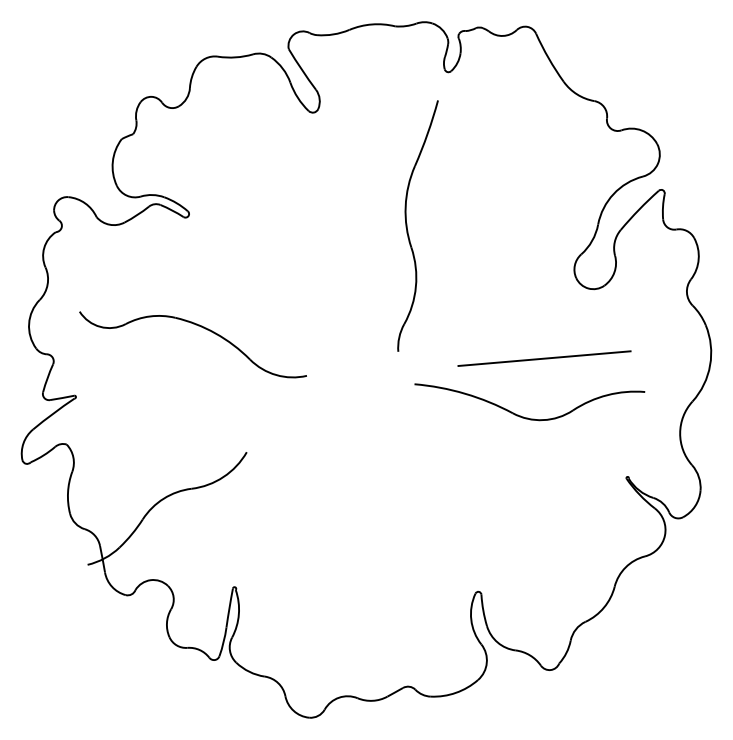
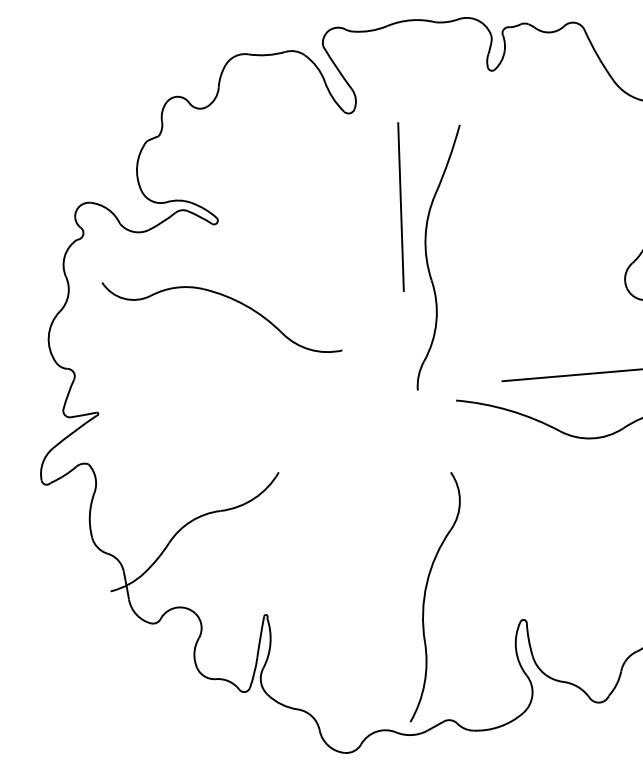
line: (362, 200) -> (401, 206), added
part: (407, 225) -> (427, 257), moved
part: (198, 326) -> (227, 298), moved
part: (386, 566) -> (426, 593), added

